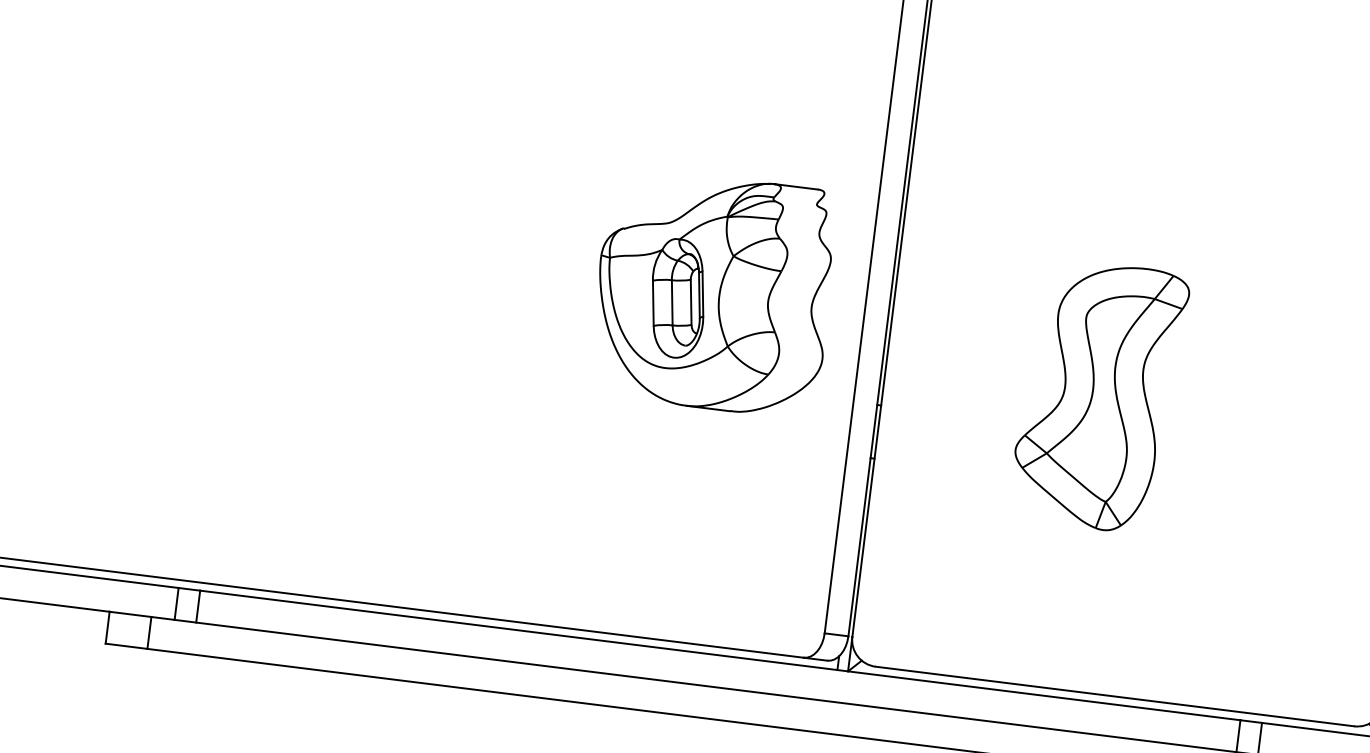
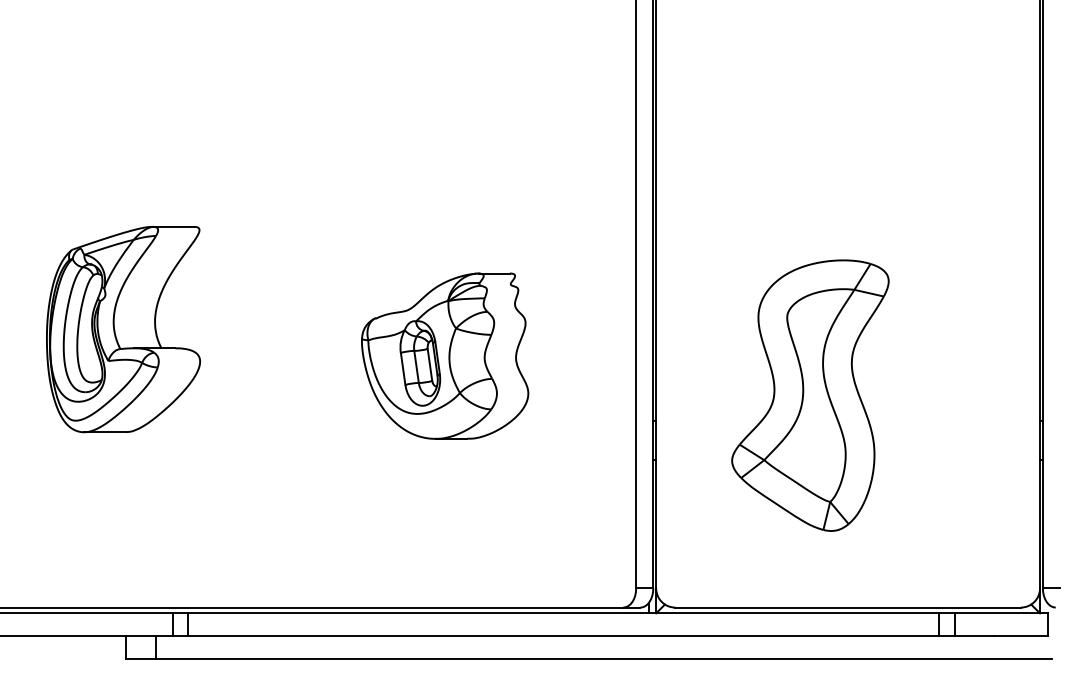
part: (159, 186) -> (123, 329), added
part: (714, 291) -> (445, 355), moved
part: (1099, 396) -> (810, 395), size x1.43

